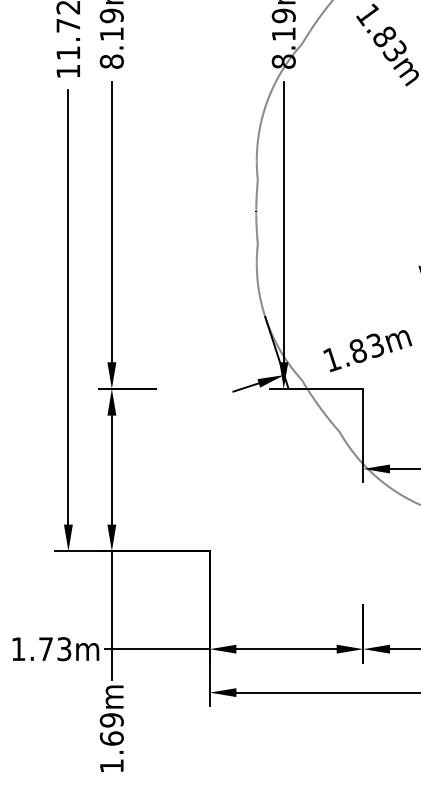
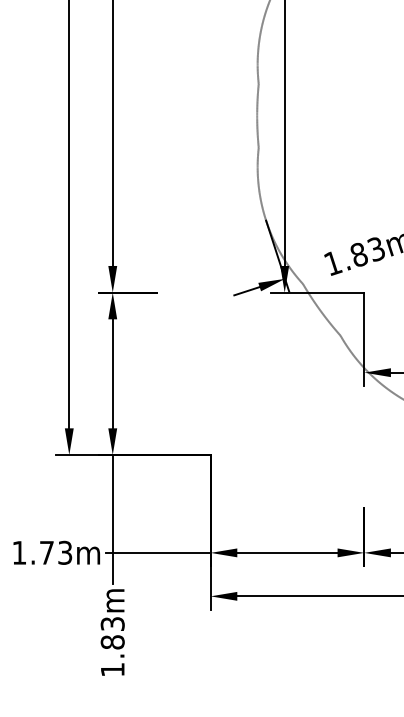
text: (111, 729) -> (112, 633), 1.69m -> 1.83m

